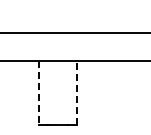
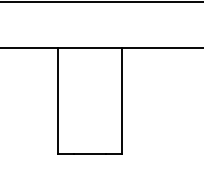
line: (77, 92) -> (122, 99), dashed -> solid
line: (38, 93) -> (58, 101), dashed -> solid

